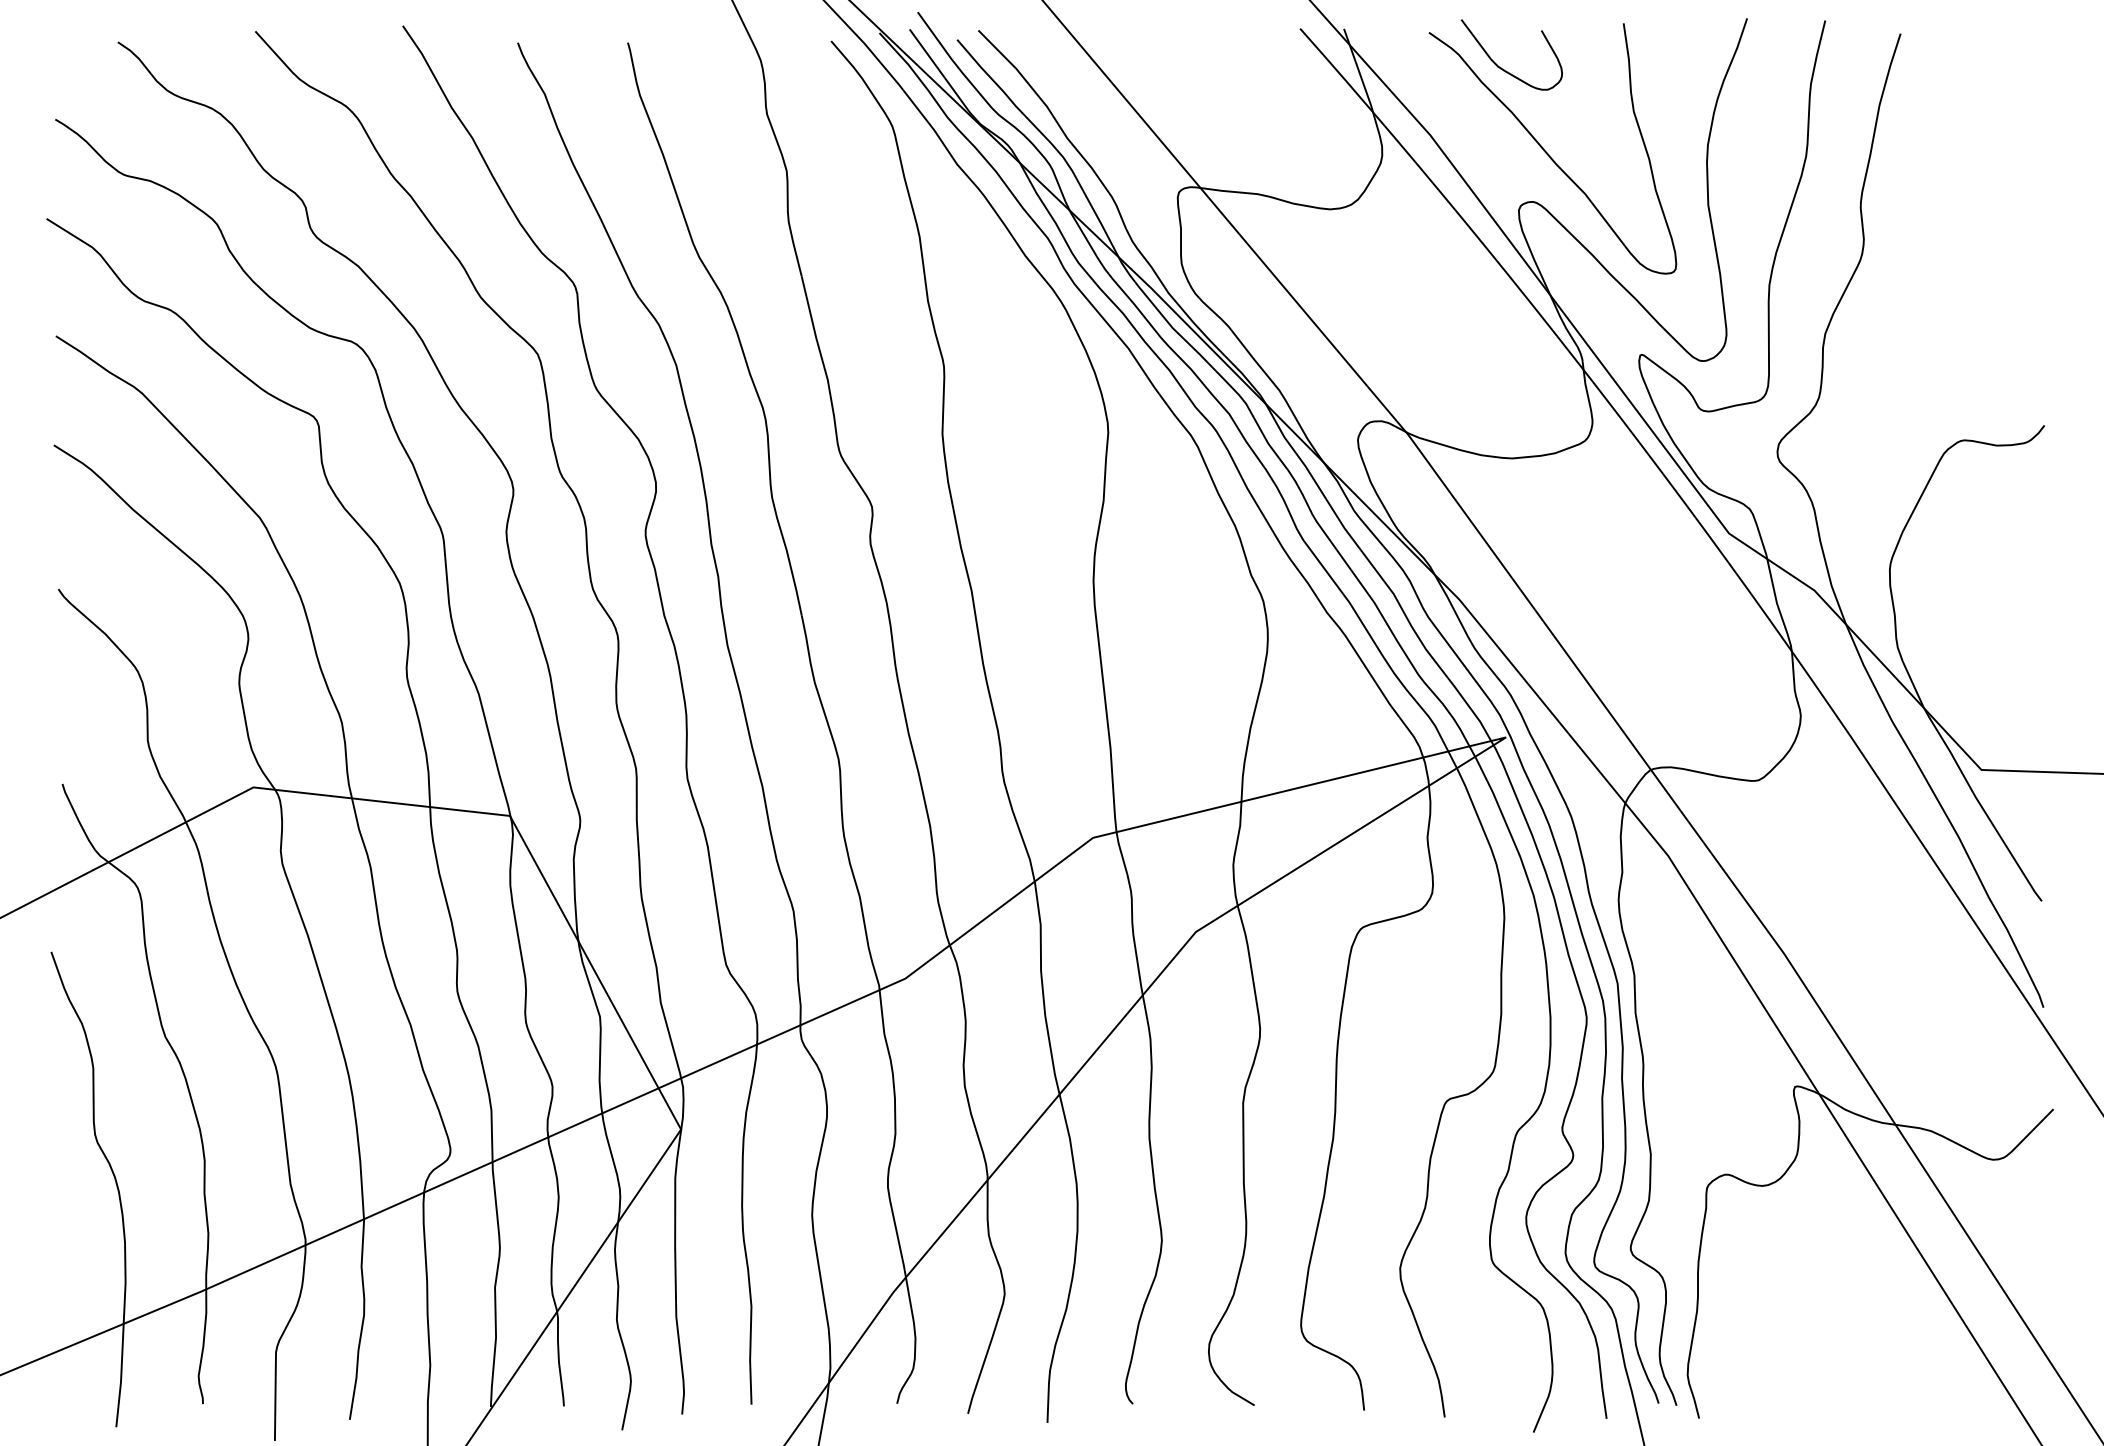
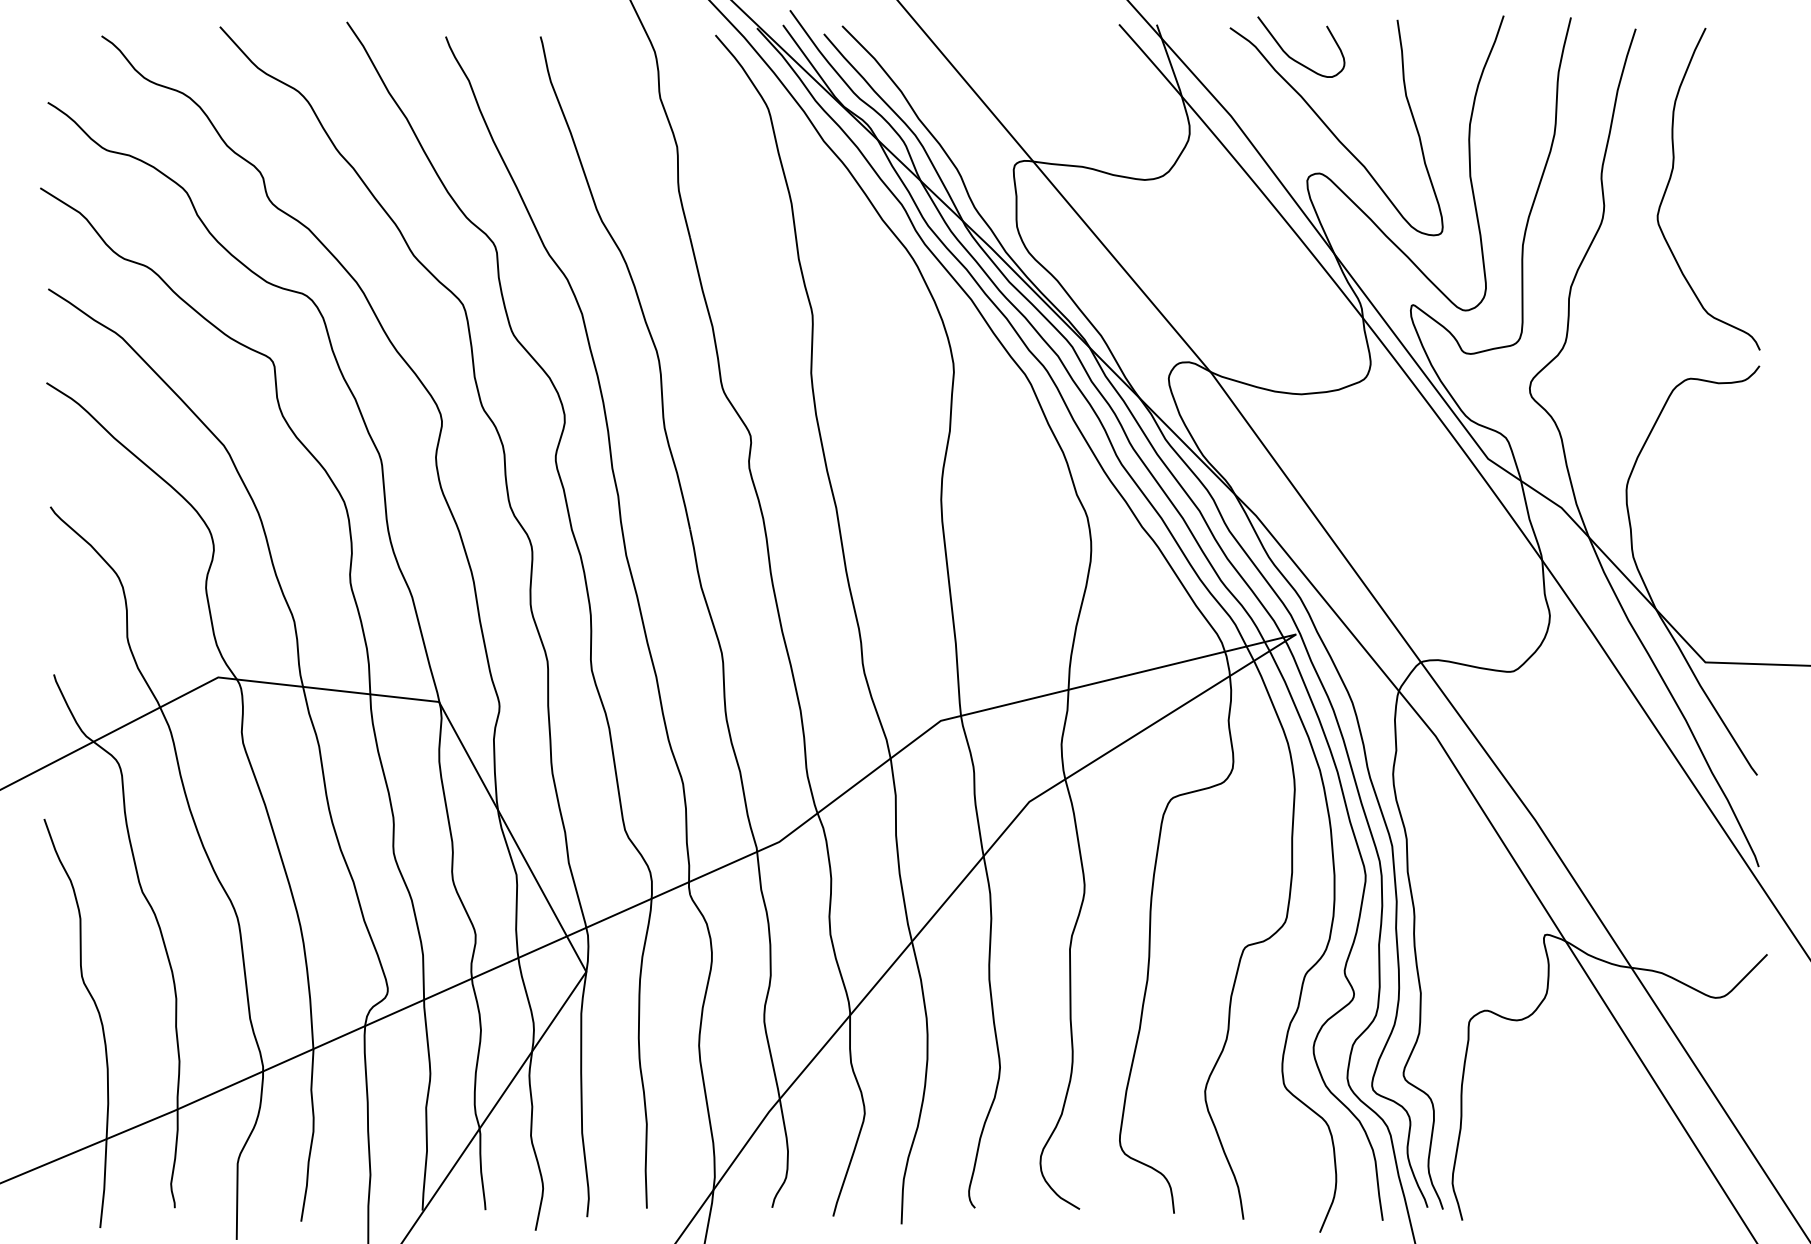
curve: (1941, 208) -> (1671, 179), added

